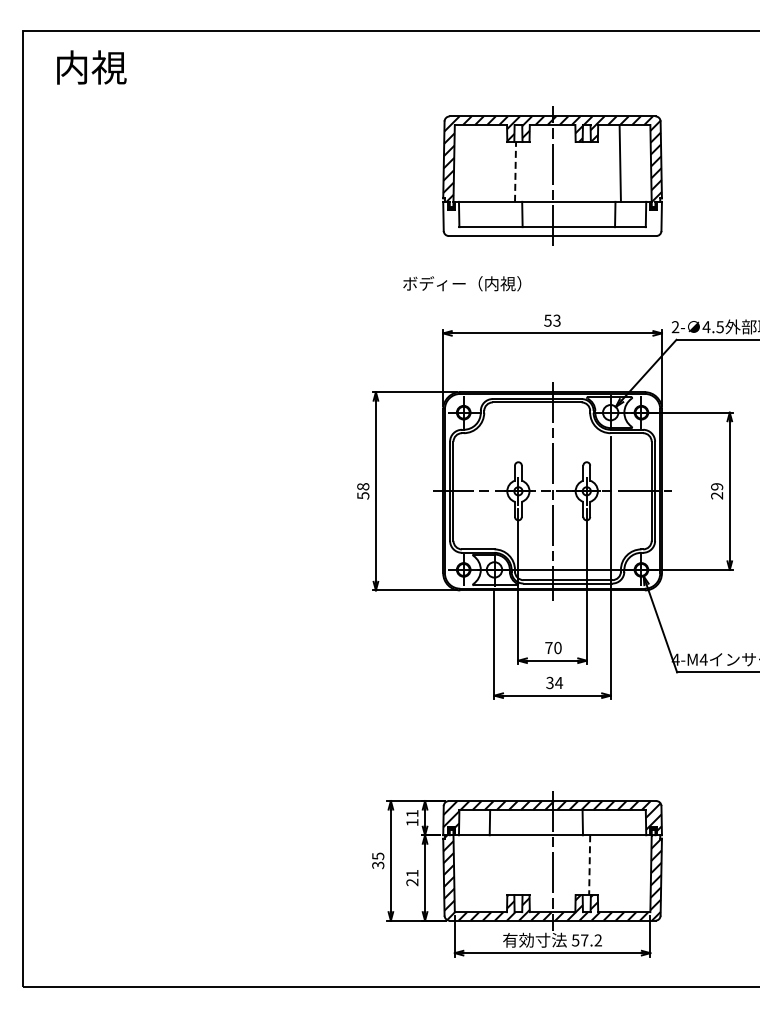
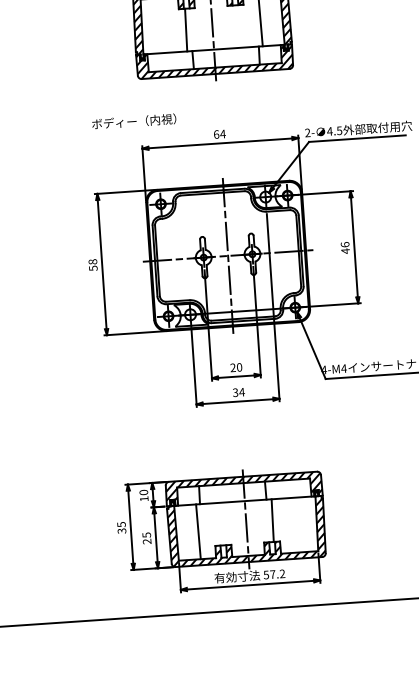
line: (515, 171) -> (186, 29), dashed -> solid
hatch: (552, 218) -> (214, 61), added
text: (462, 283) -> (134, 121), moved
text: (552, 320) -> (219, 134), 53 -> 64
text: (717, 491) -> (345, 248), 29 -> 46
text: (548, 647) -> (232, 367), 70 -> 20
text: (412, 813) -> (143, 492), 11 -> 10
line: (589, 865) -> (272, 520), dashed -> solid
text: (412, 873) -> (146, 535), 21 -> 25
line: (484, 873) -> (198, 531), added

